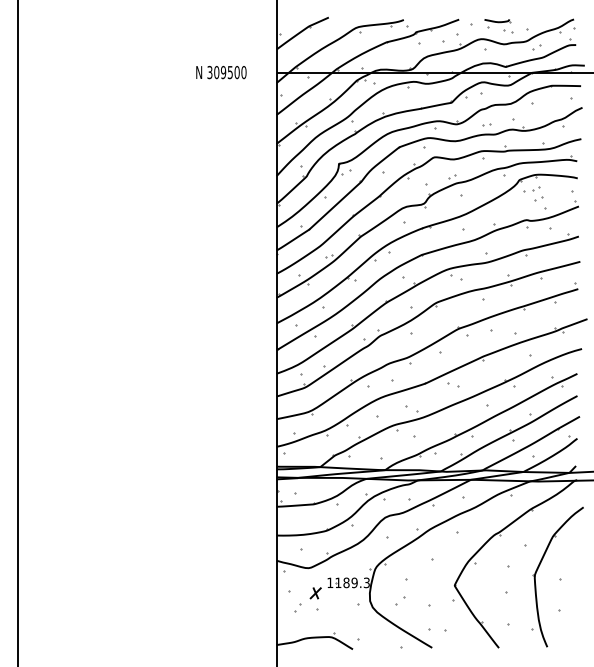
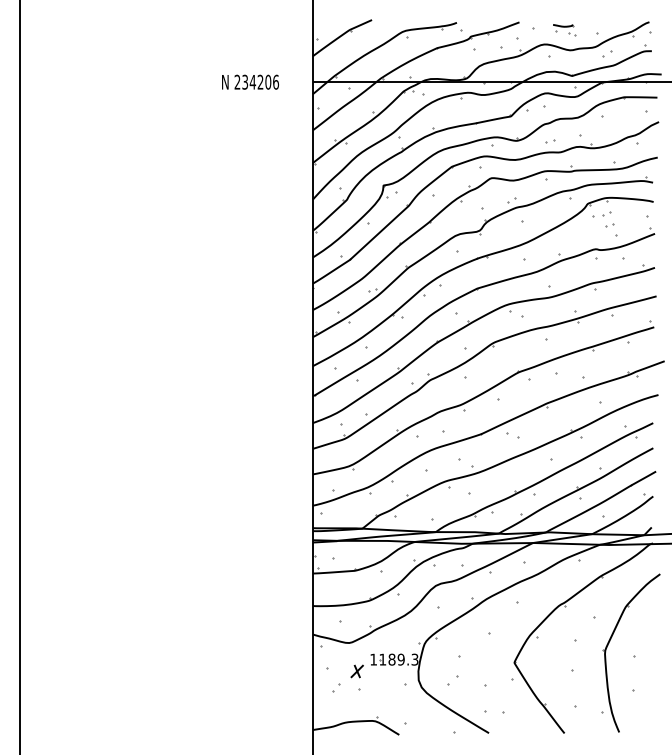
part: (498, 26) -> (563, 30), size x0.7
text: (226, 72) -> (256, 82), 309500 -> 234206

